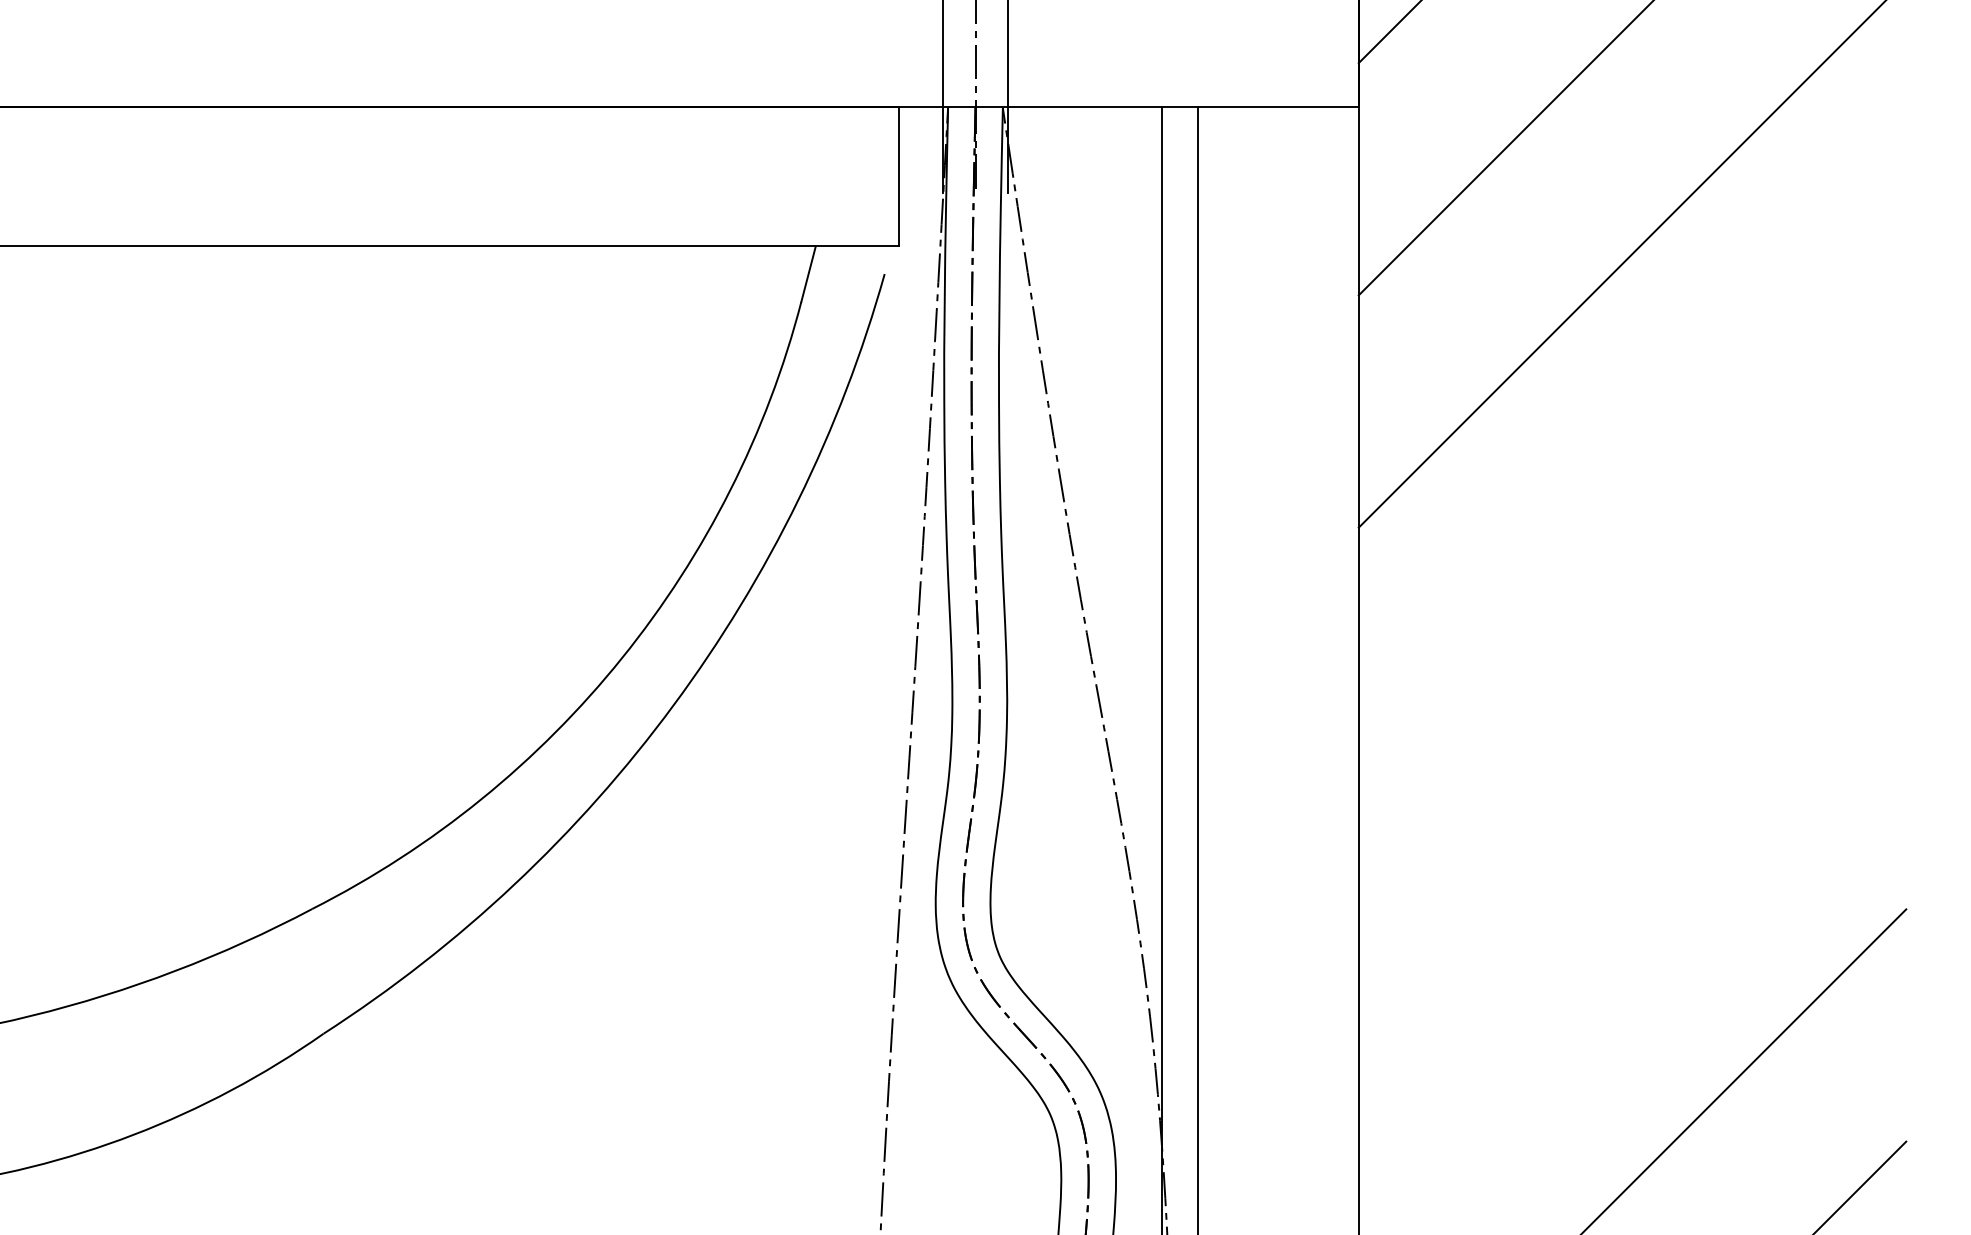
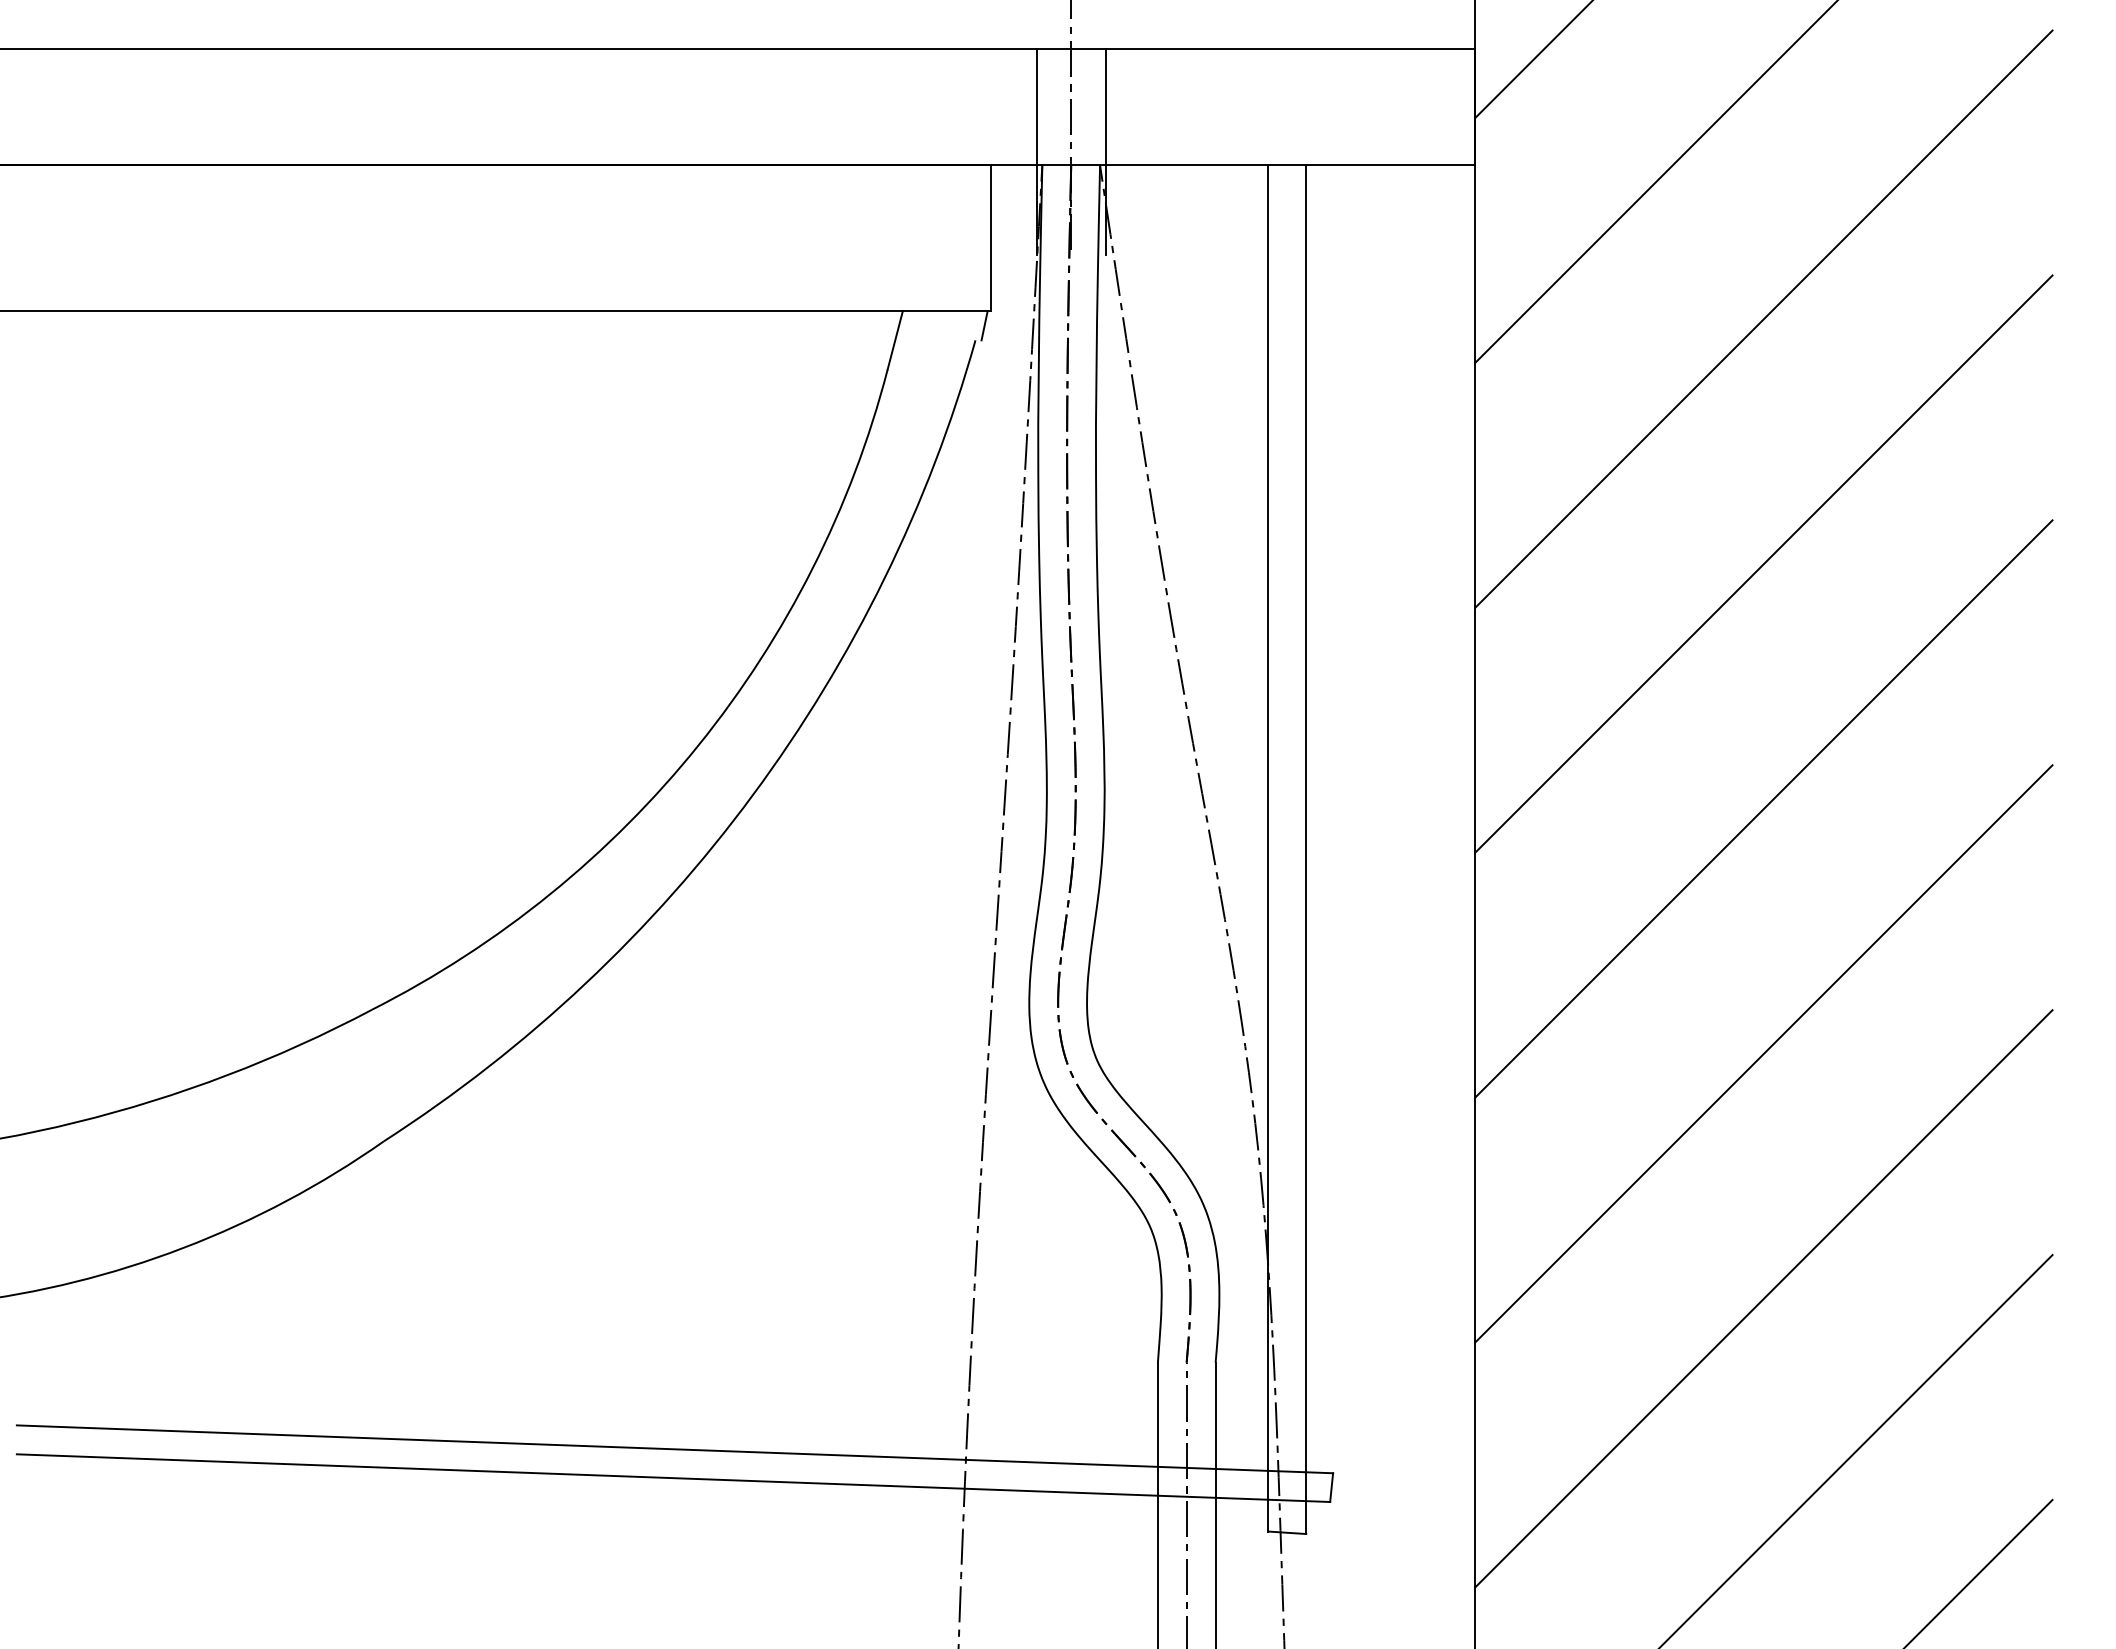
line: (893, 259) -> (984, 325), added
line: (1632, 485) -> (1763, 563), added
line: (1632, 718) -> (1763, 808), added
line: (1632, 950) -> (1763, 1053), added

